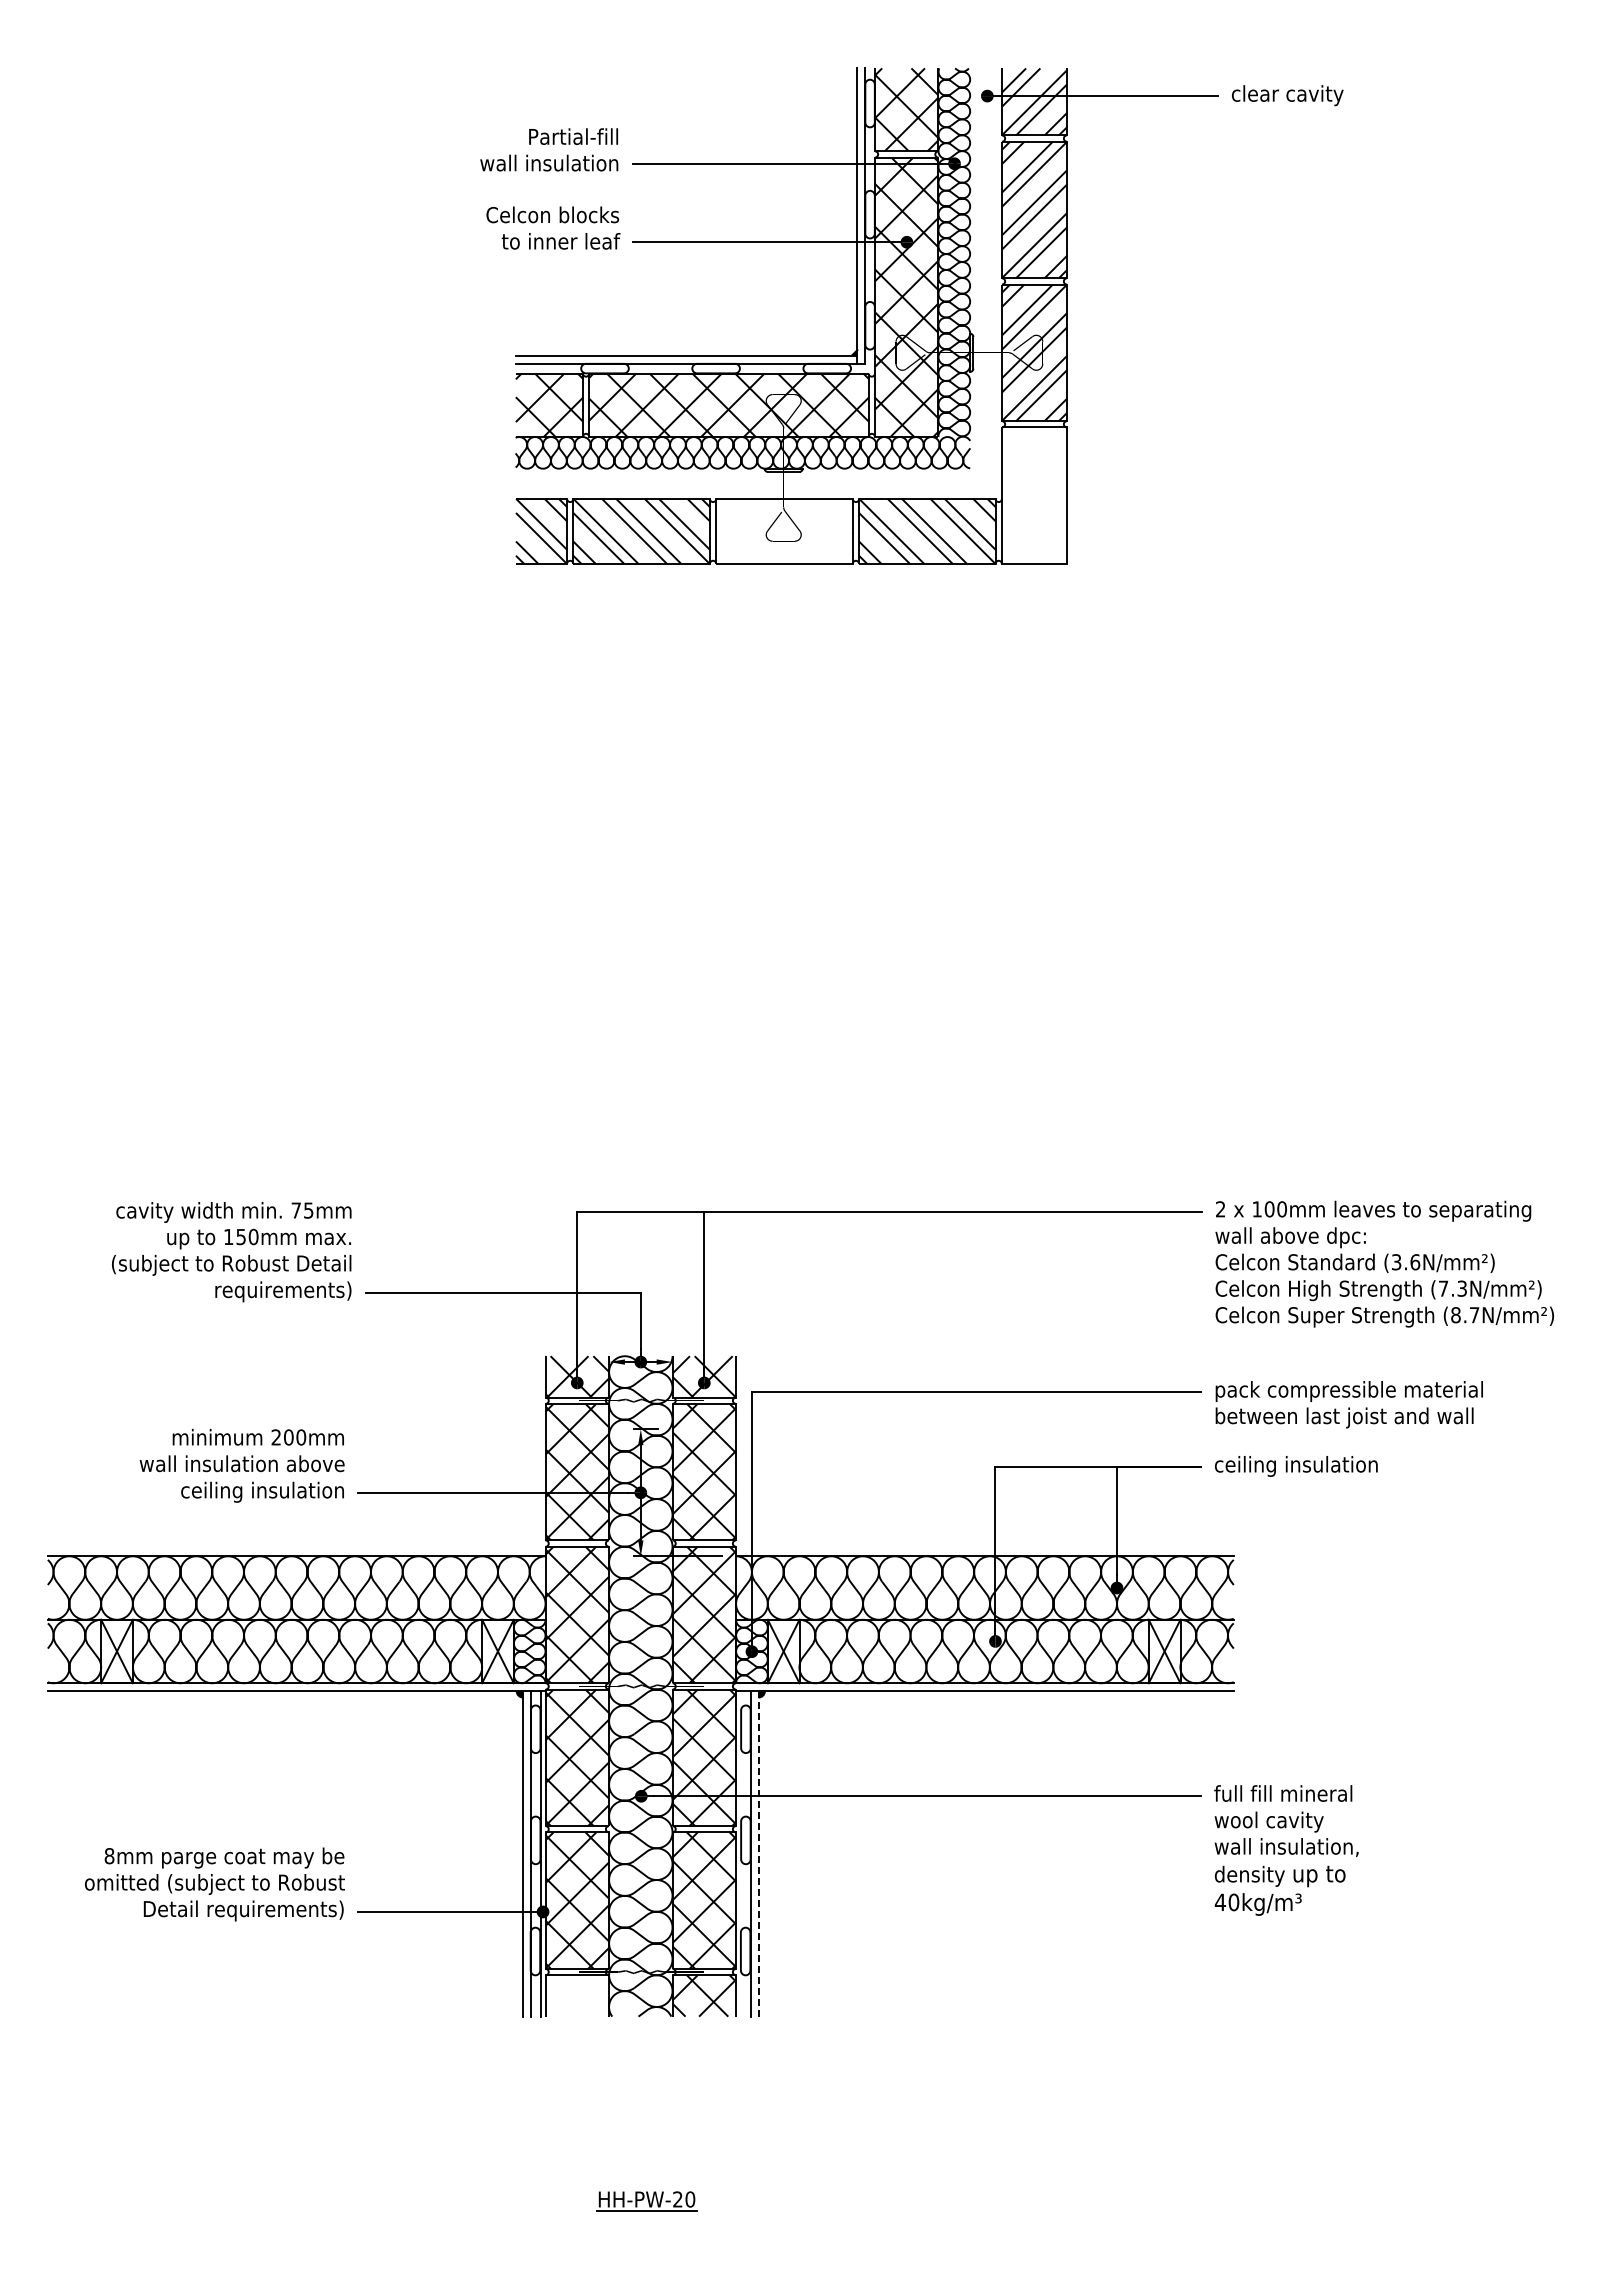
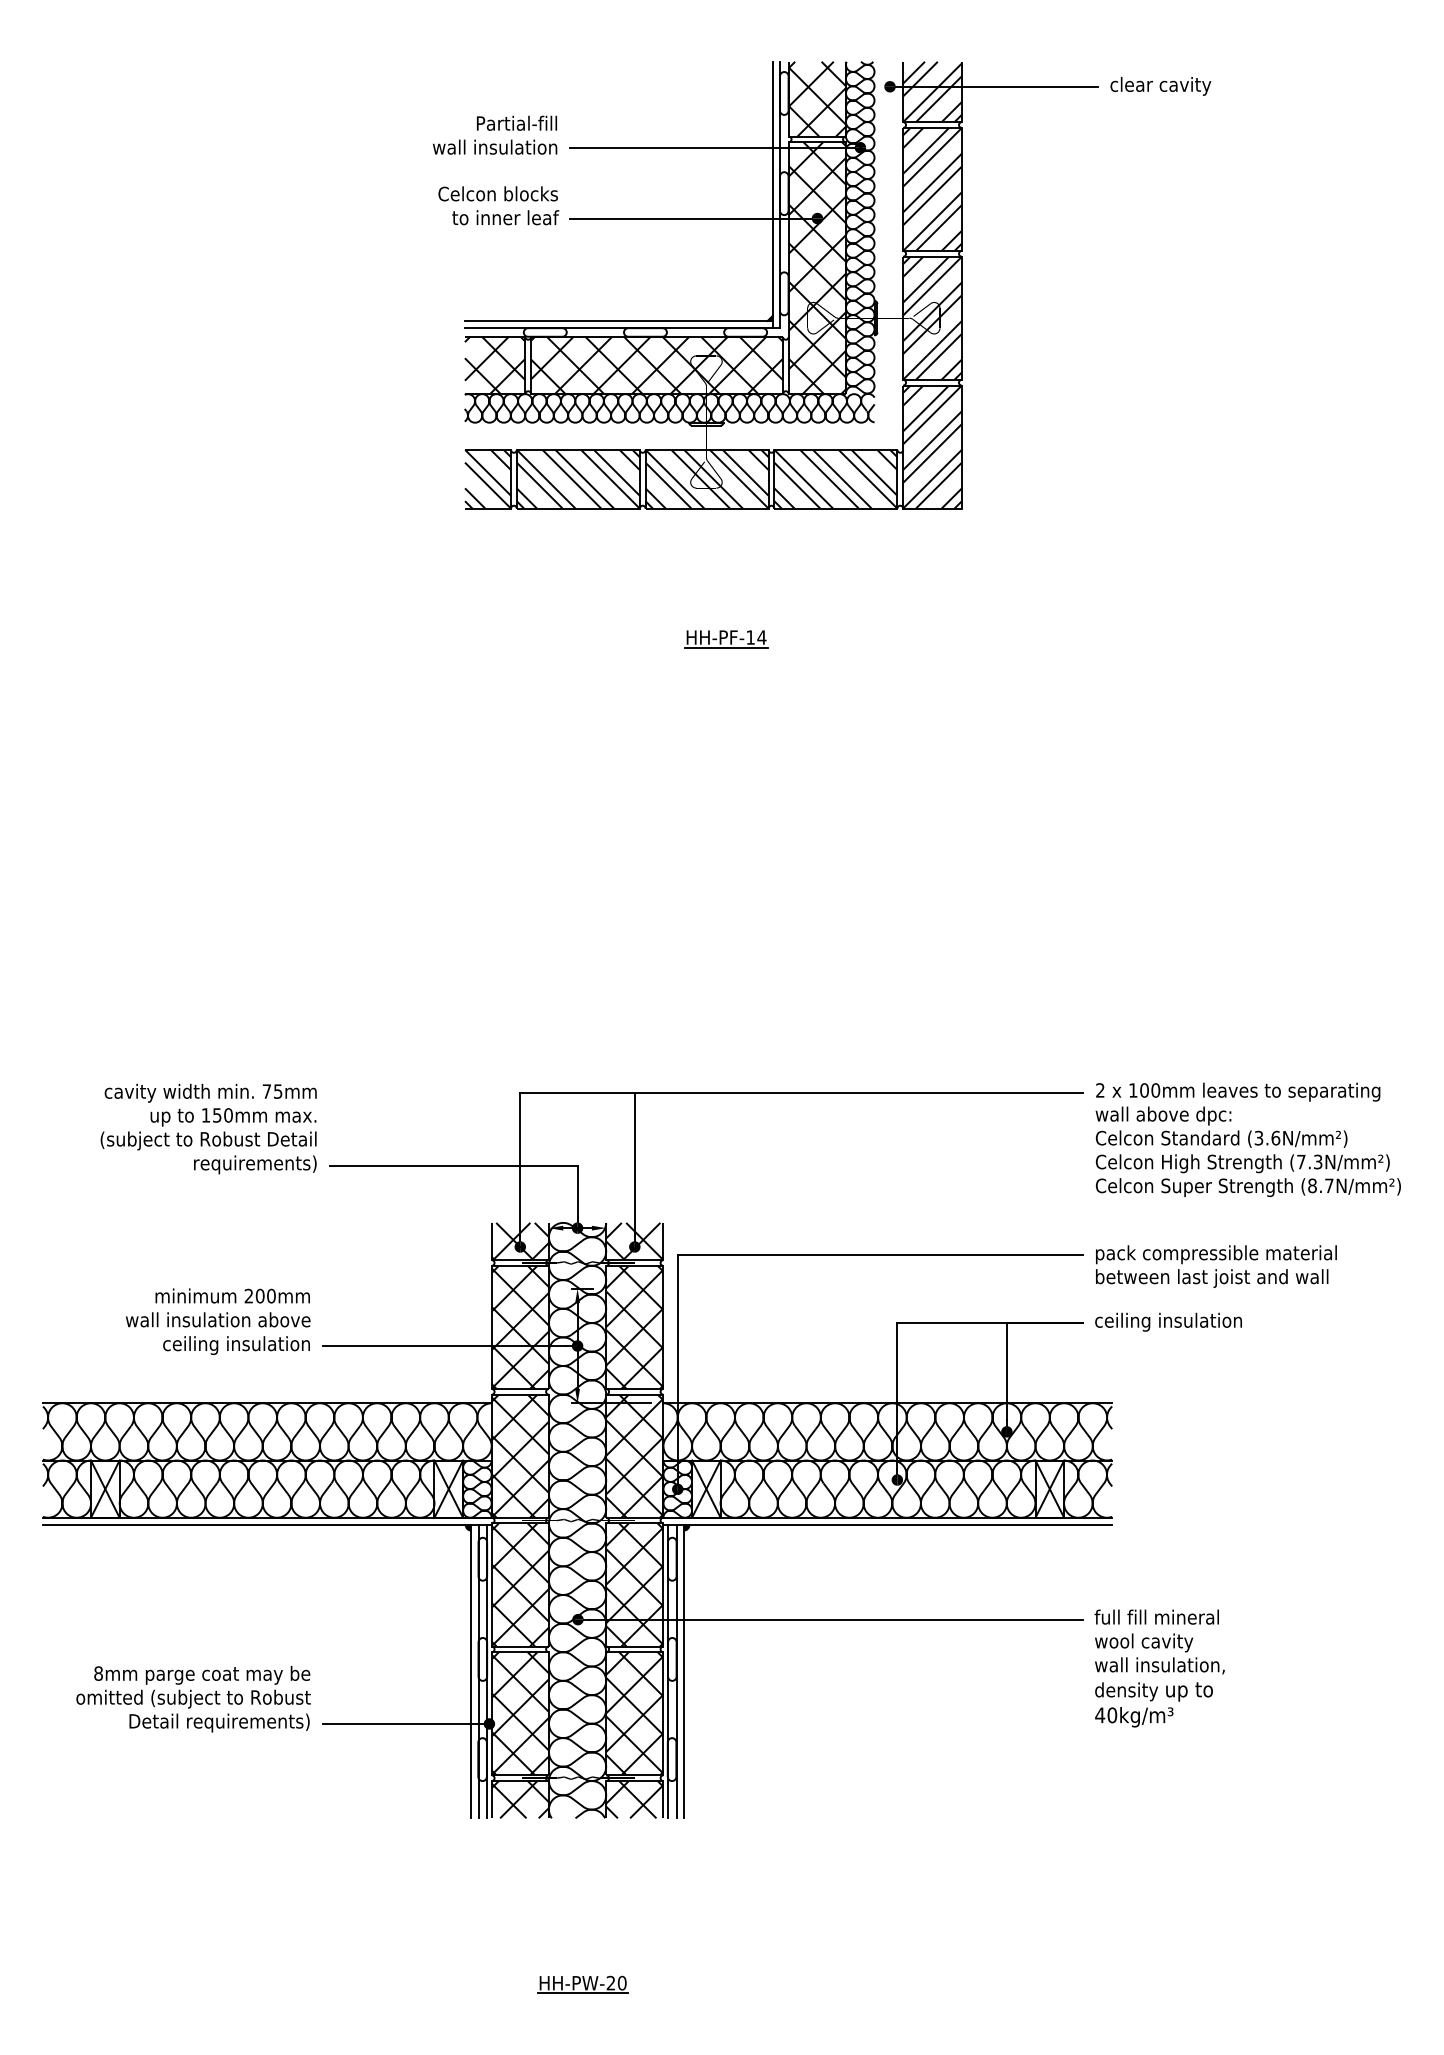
hatch: (1034, 495) -> (932, 446), added
hatch: (784, 530) -> (707, 478), added
part: (805, 708) -> (726, 638), added
line: (741, 1853) -> (668, 1671), added
line: (758, 1853) -> (683, 1671), dashed -> solid
hatch: (577, 1995) -> (520, 1799), added

